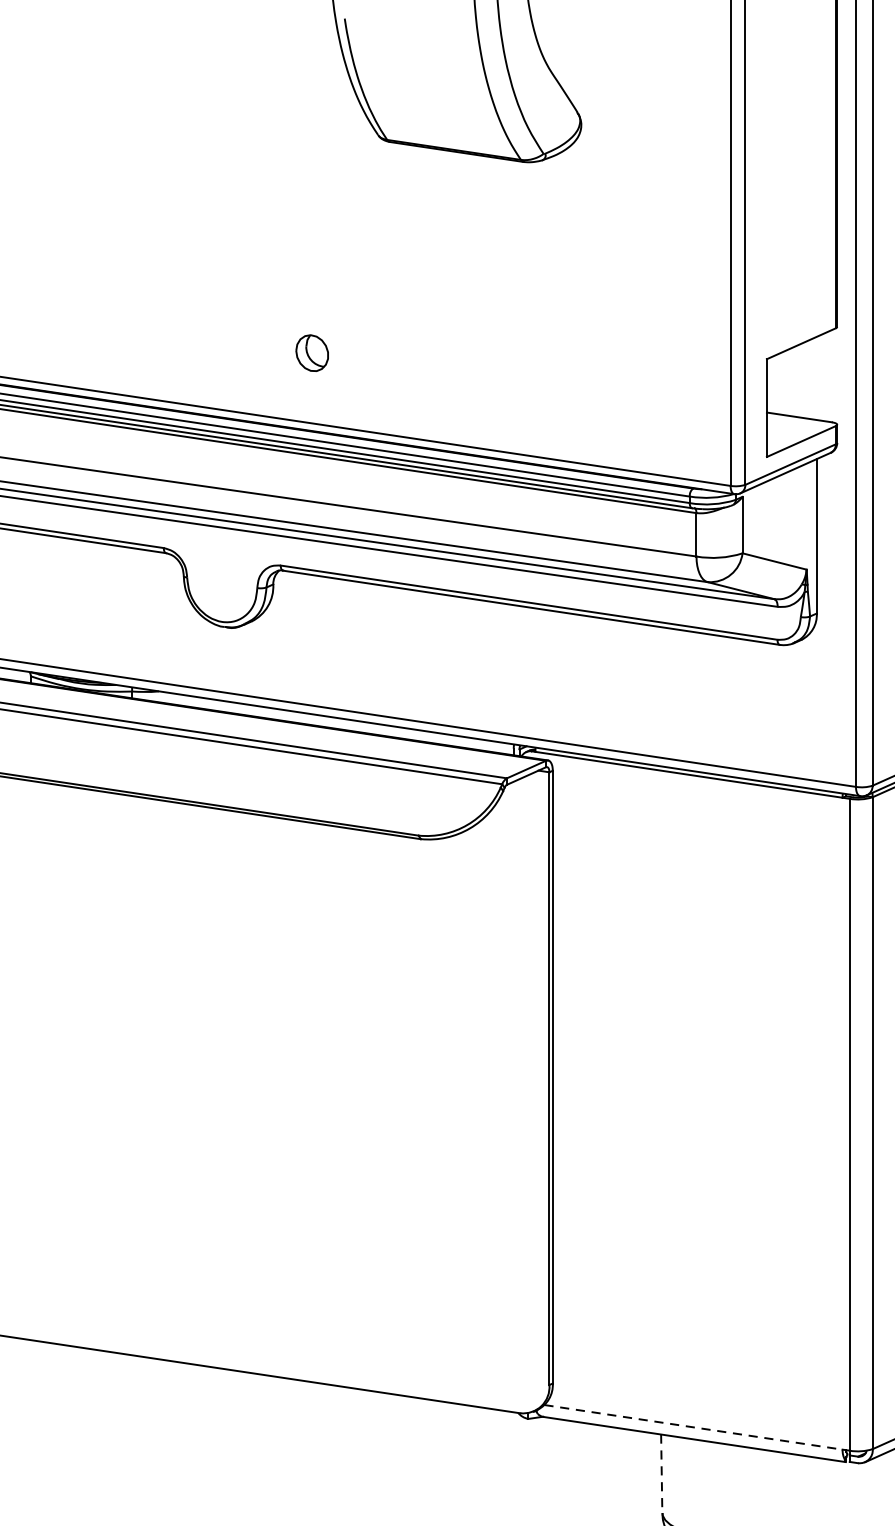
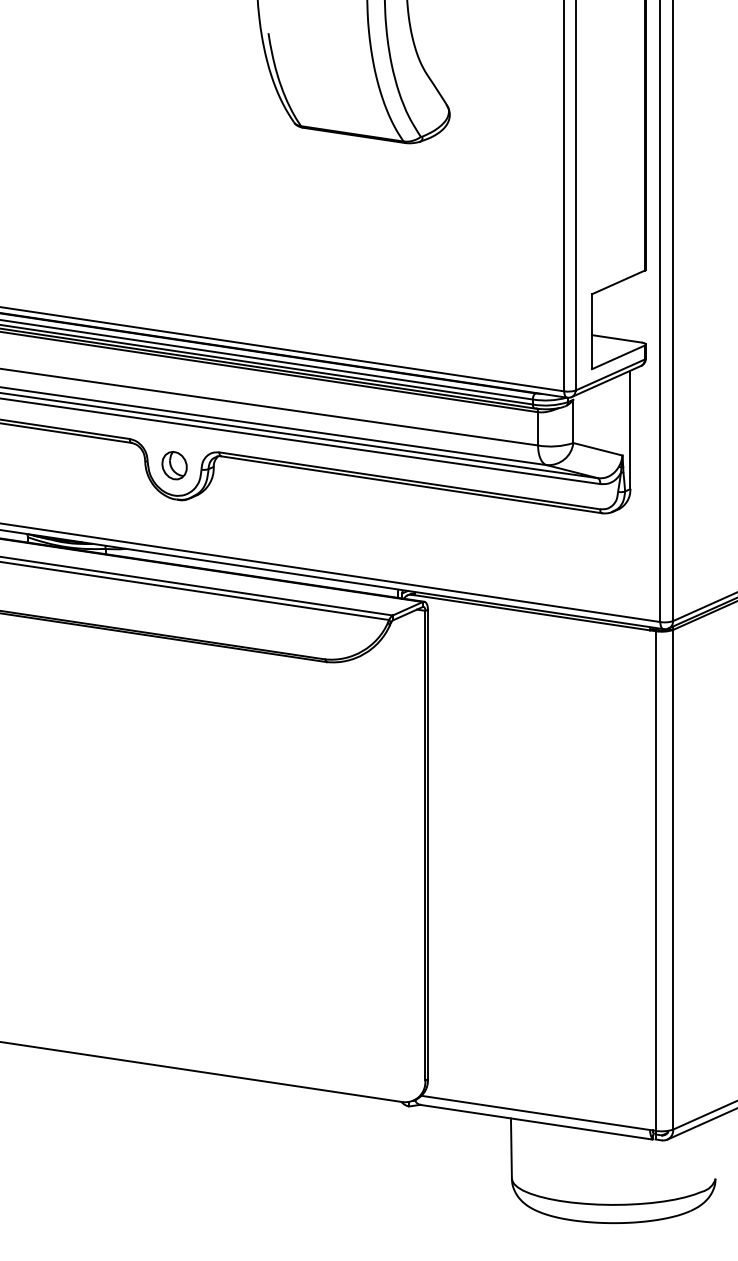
part: (312, 353) -> (174, 465), moved
line: (693, 1426) -> (535, 1112), dashed -> solid
line: (661, 1475) -> (511, 1149), dashed -> solid

